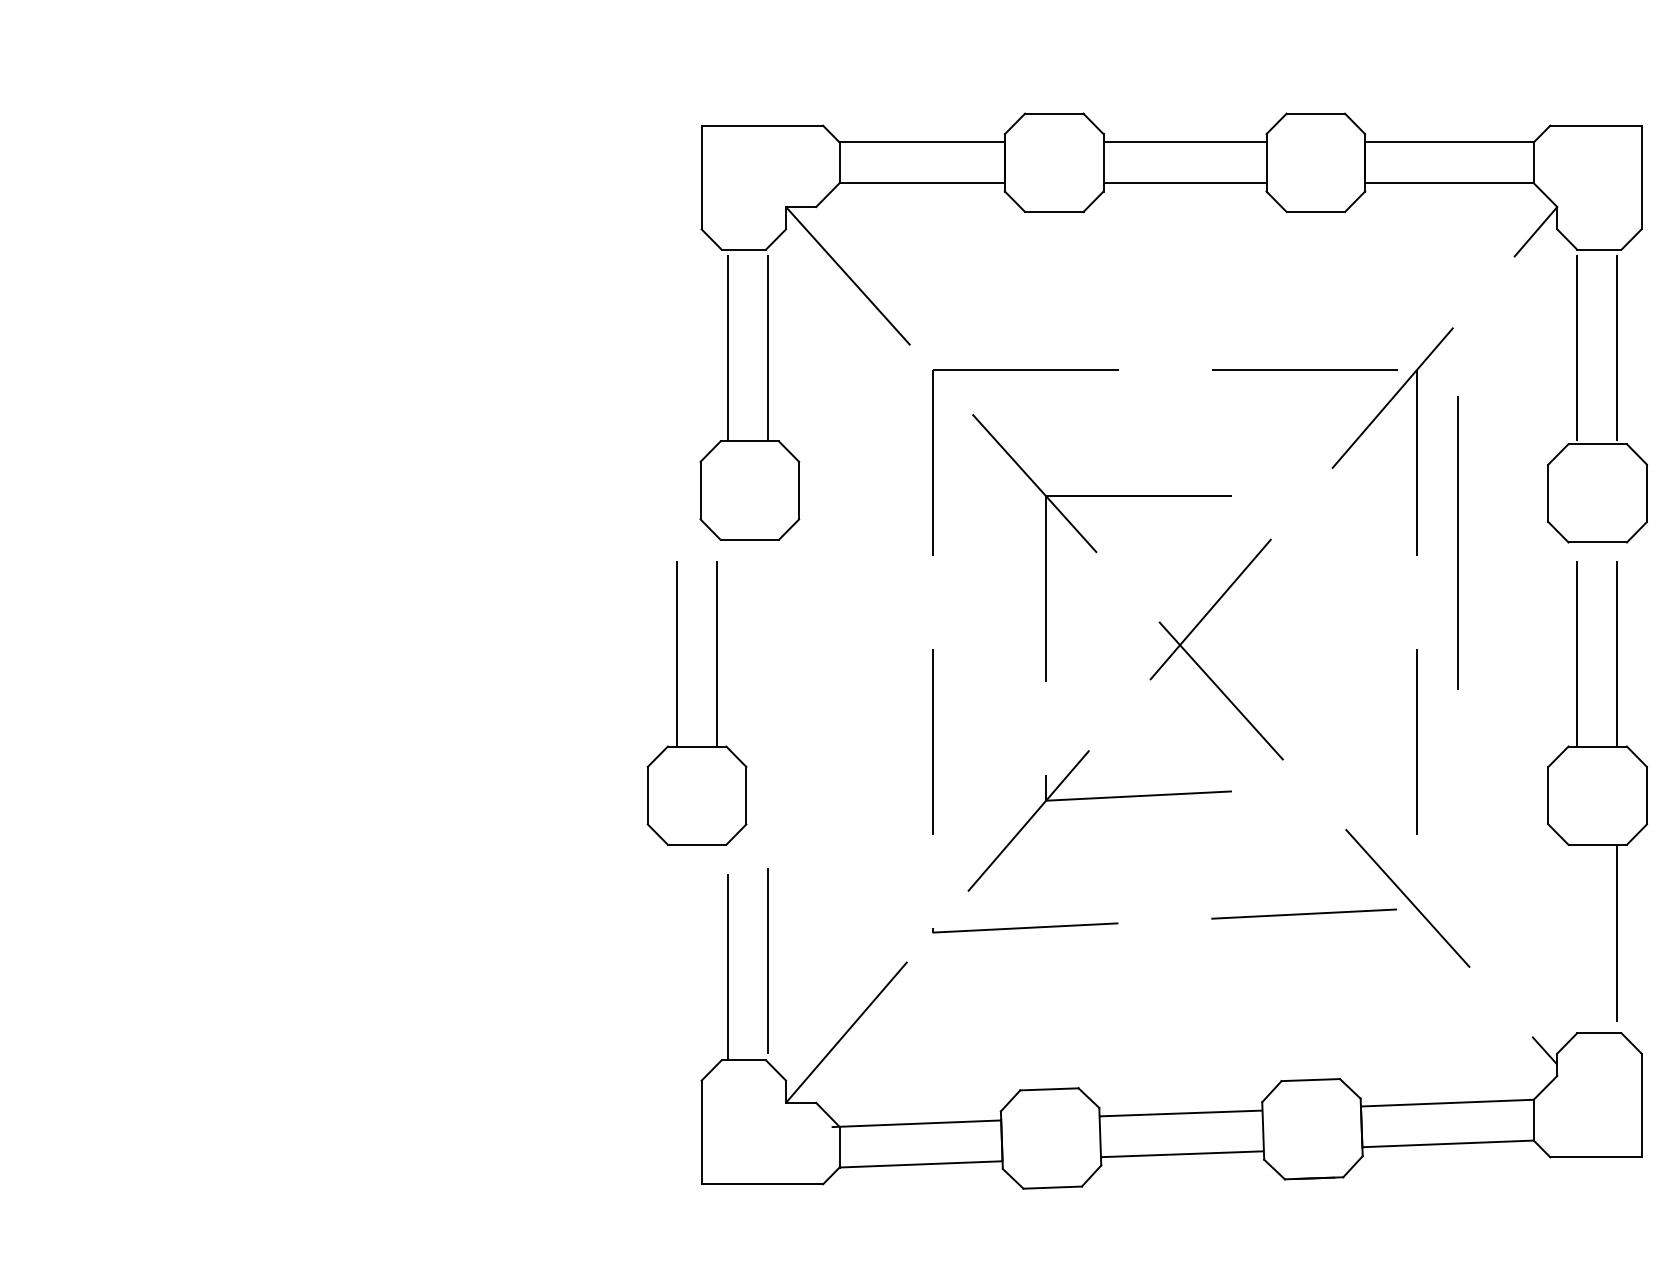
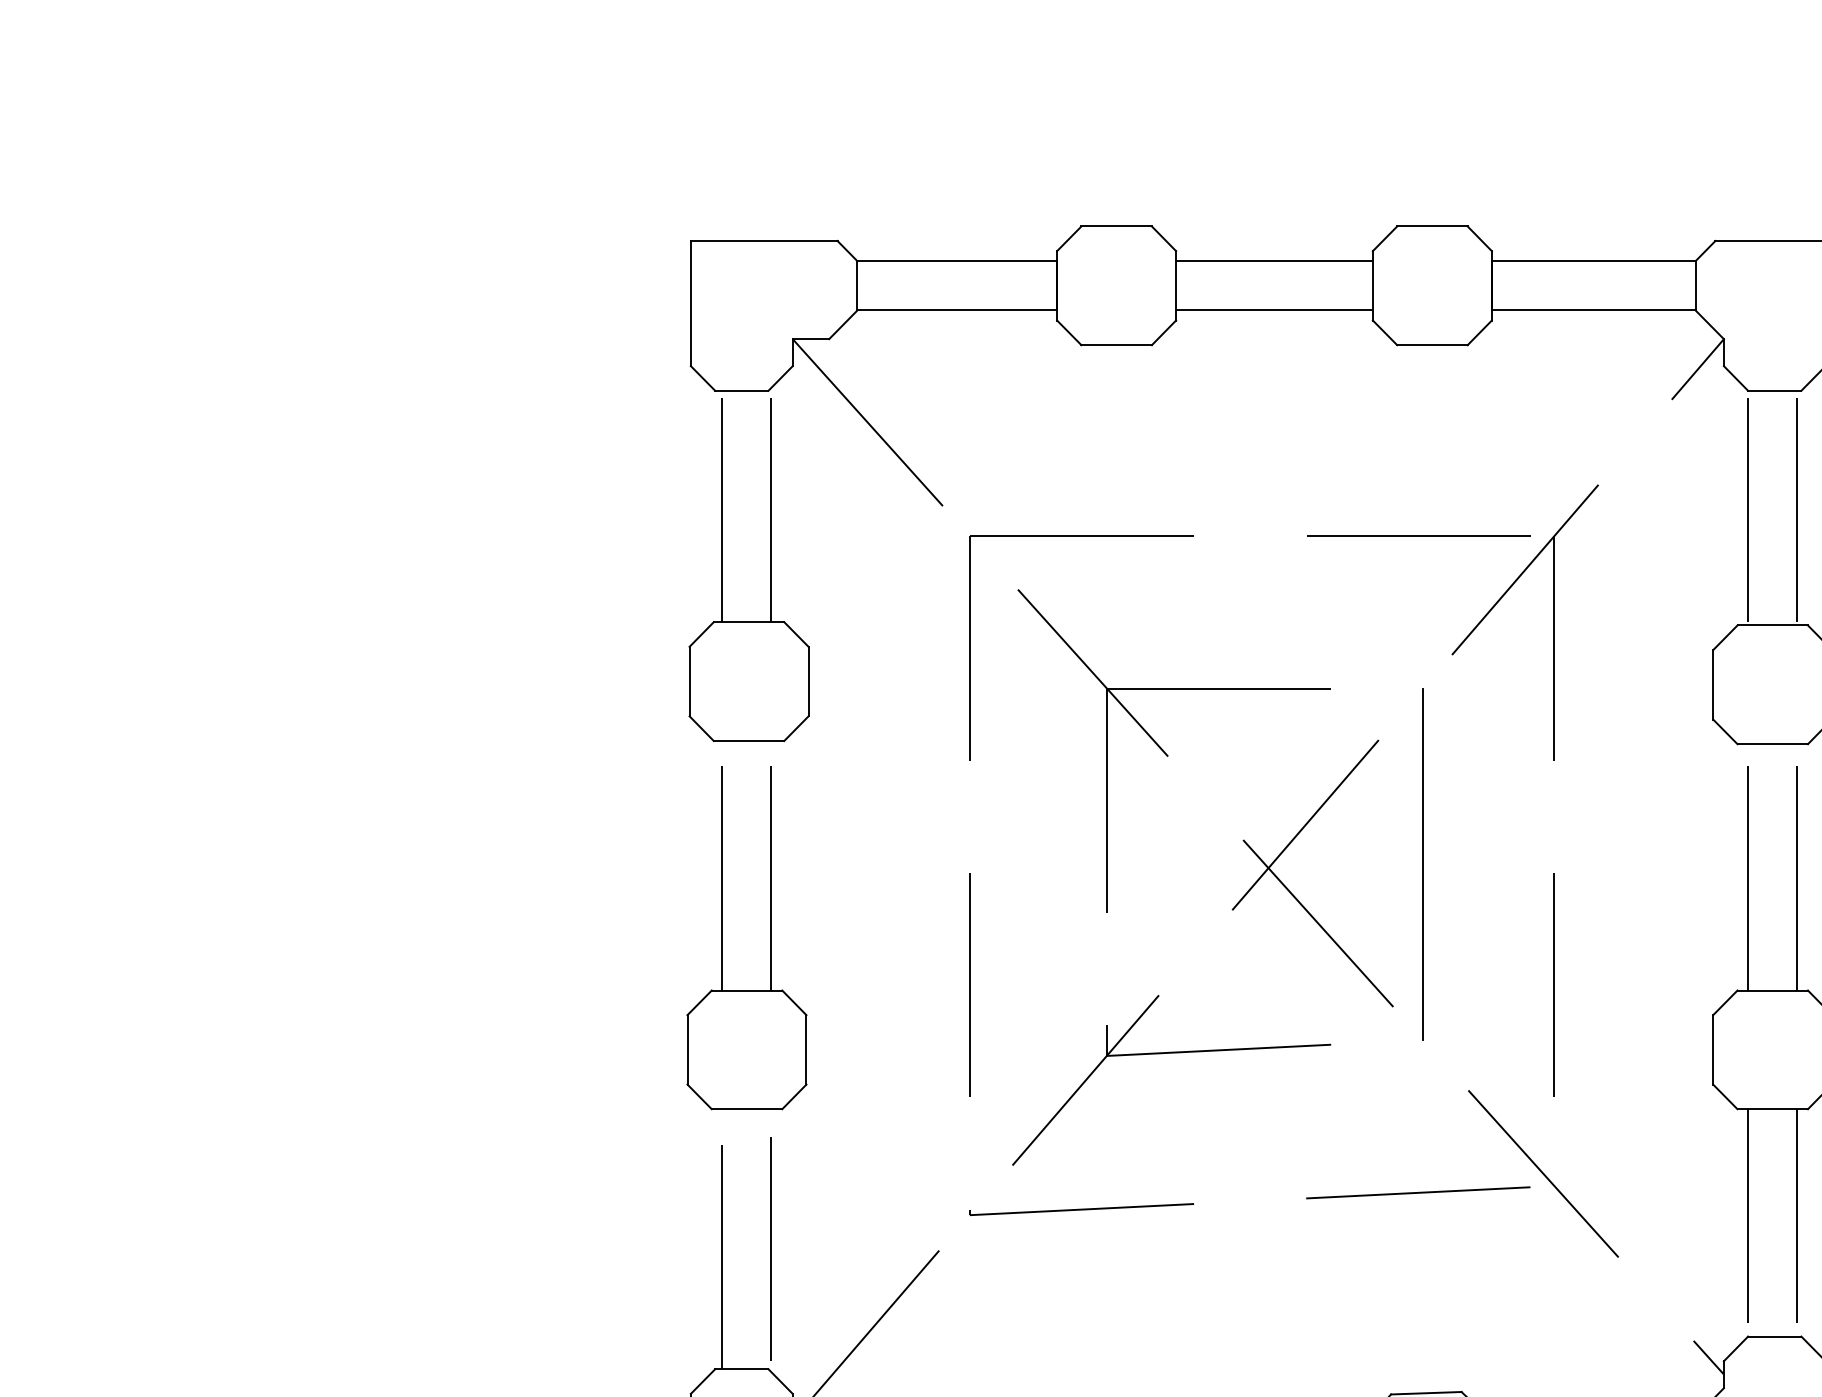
line: (1457, 542) -> (1422, 863), moved
part: (677, 703) -> (723, 938), moved
line: (1577, 932) -> (1748, 1215), added

